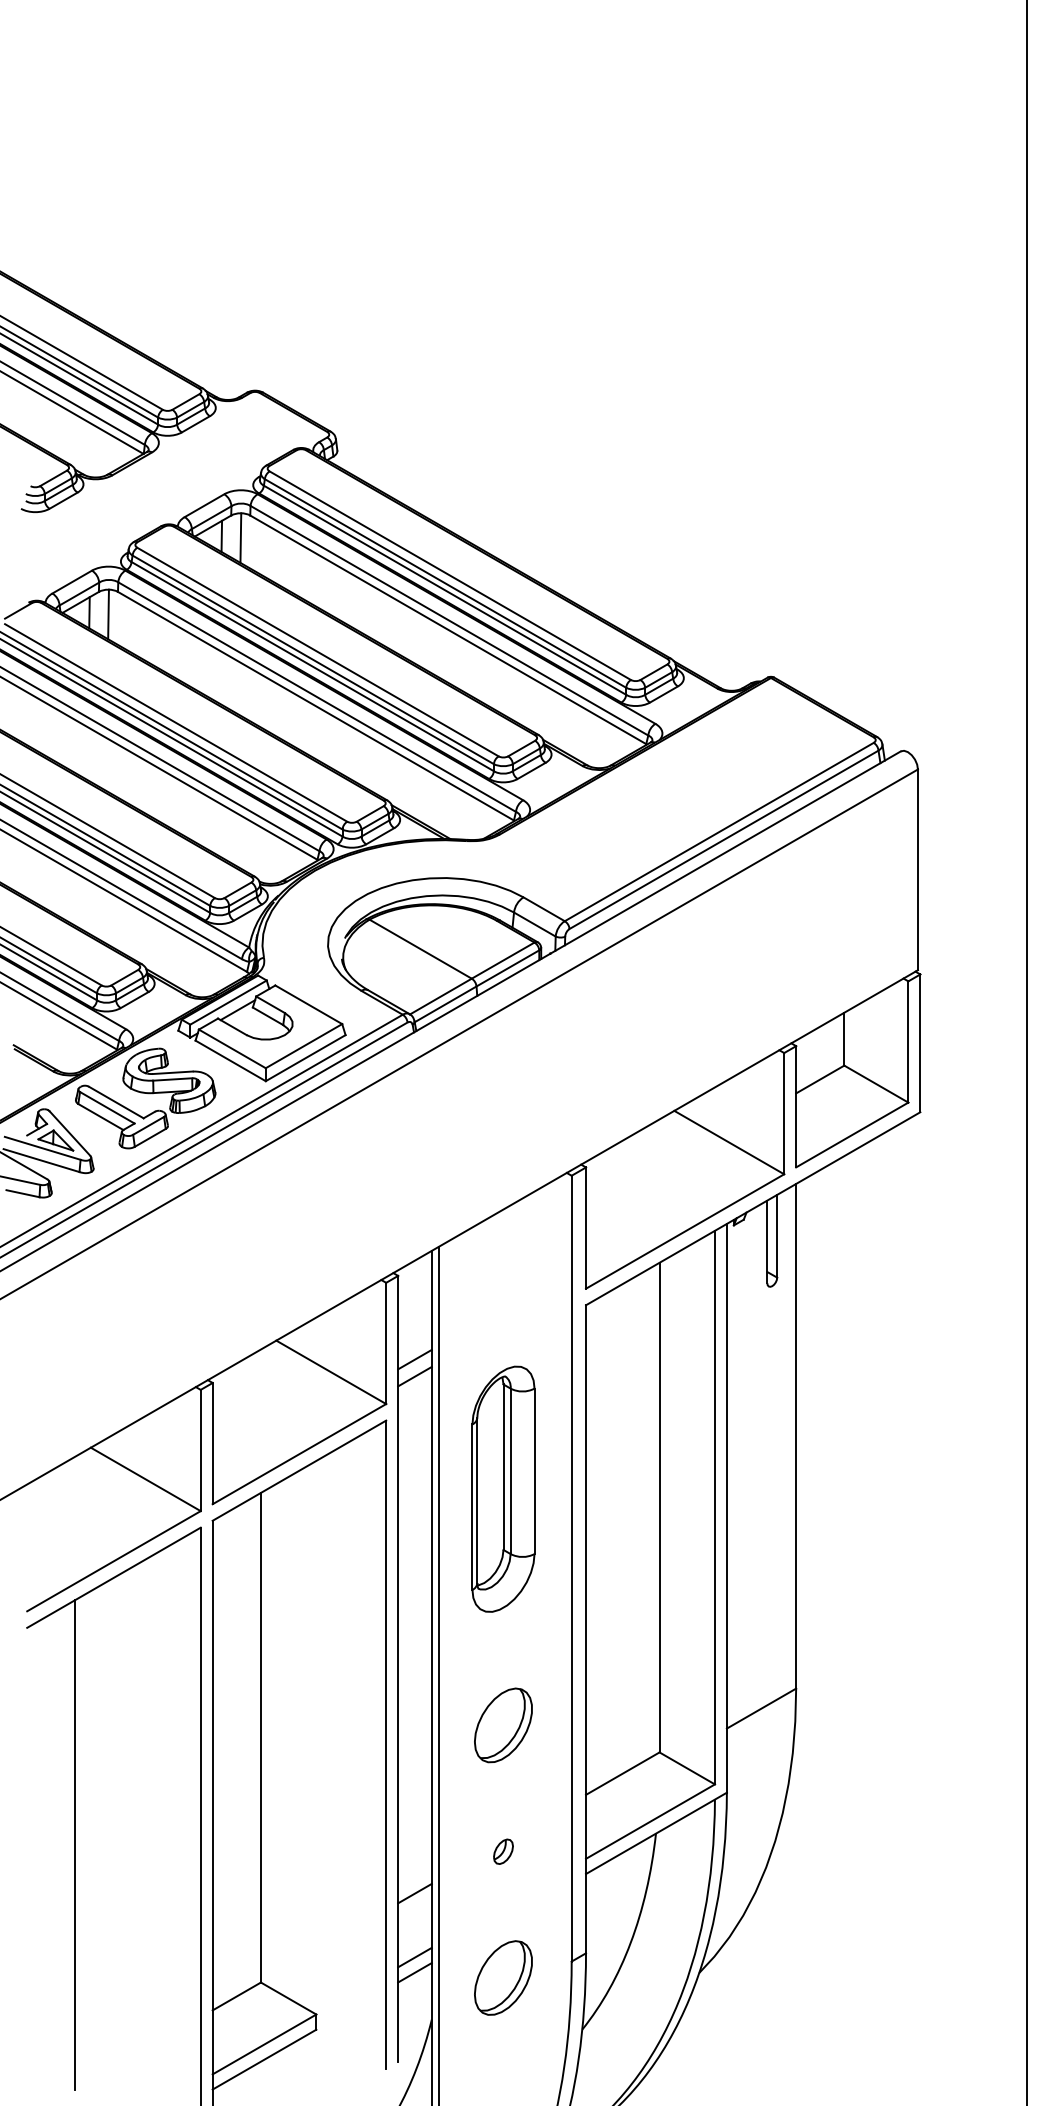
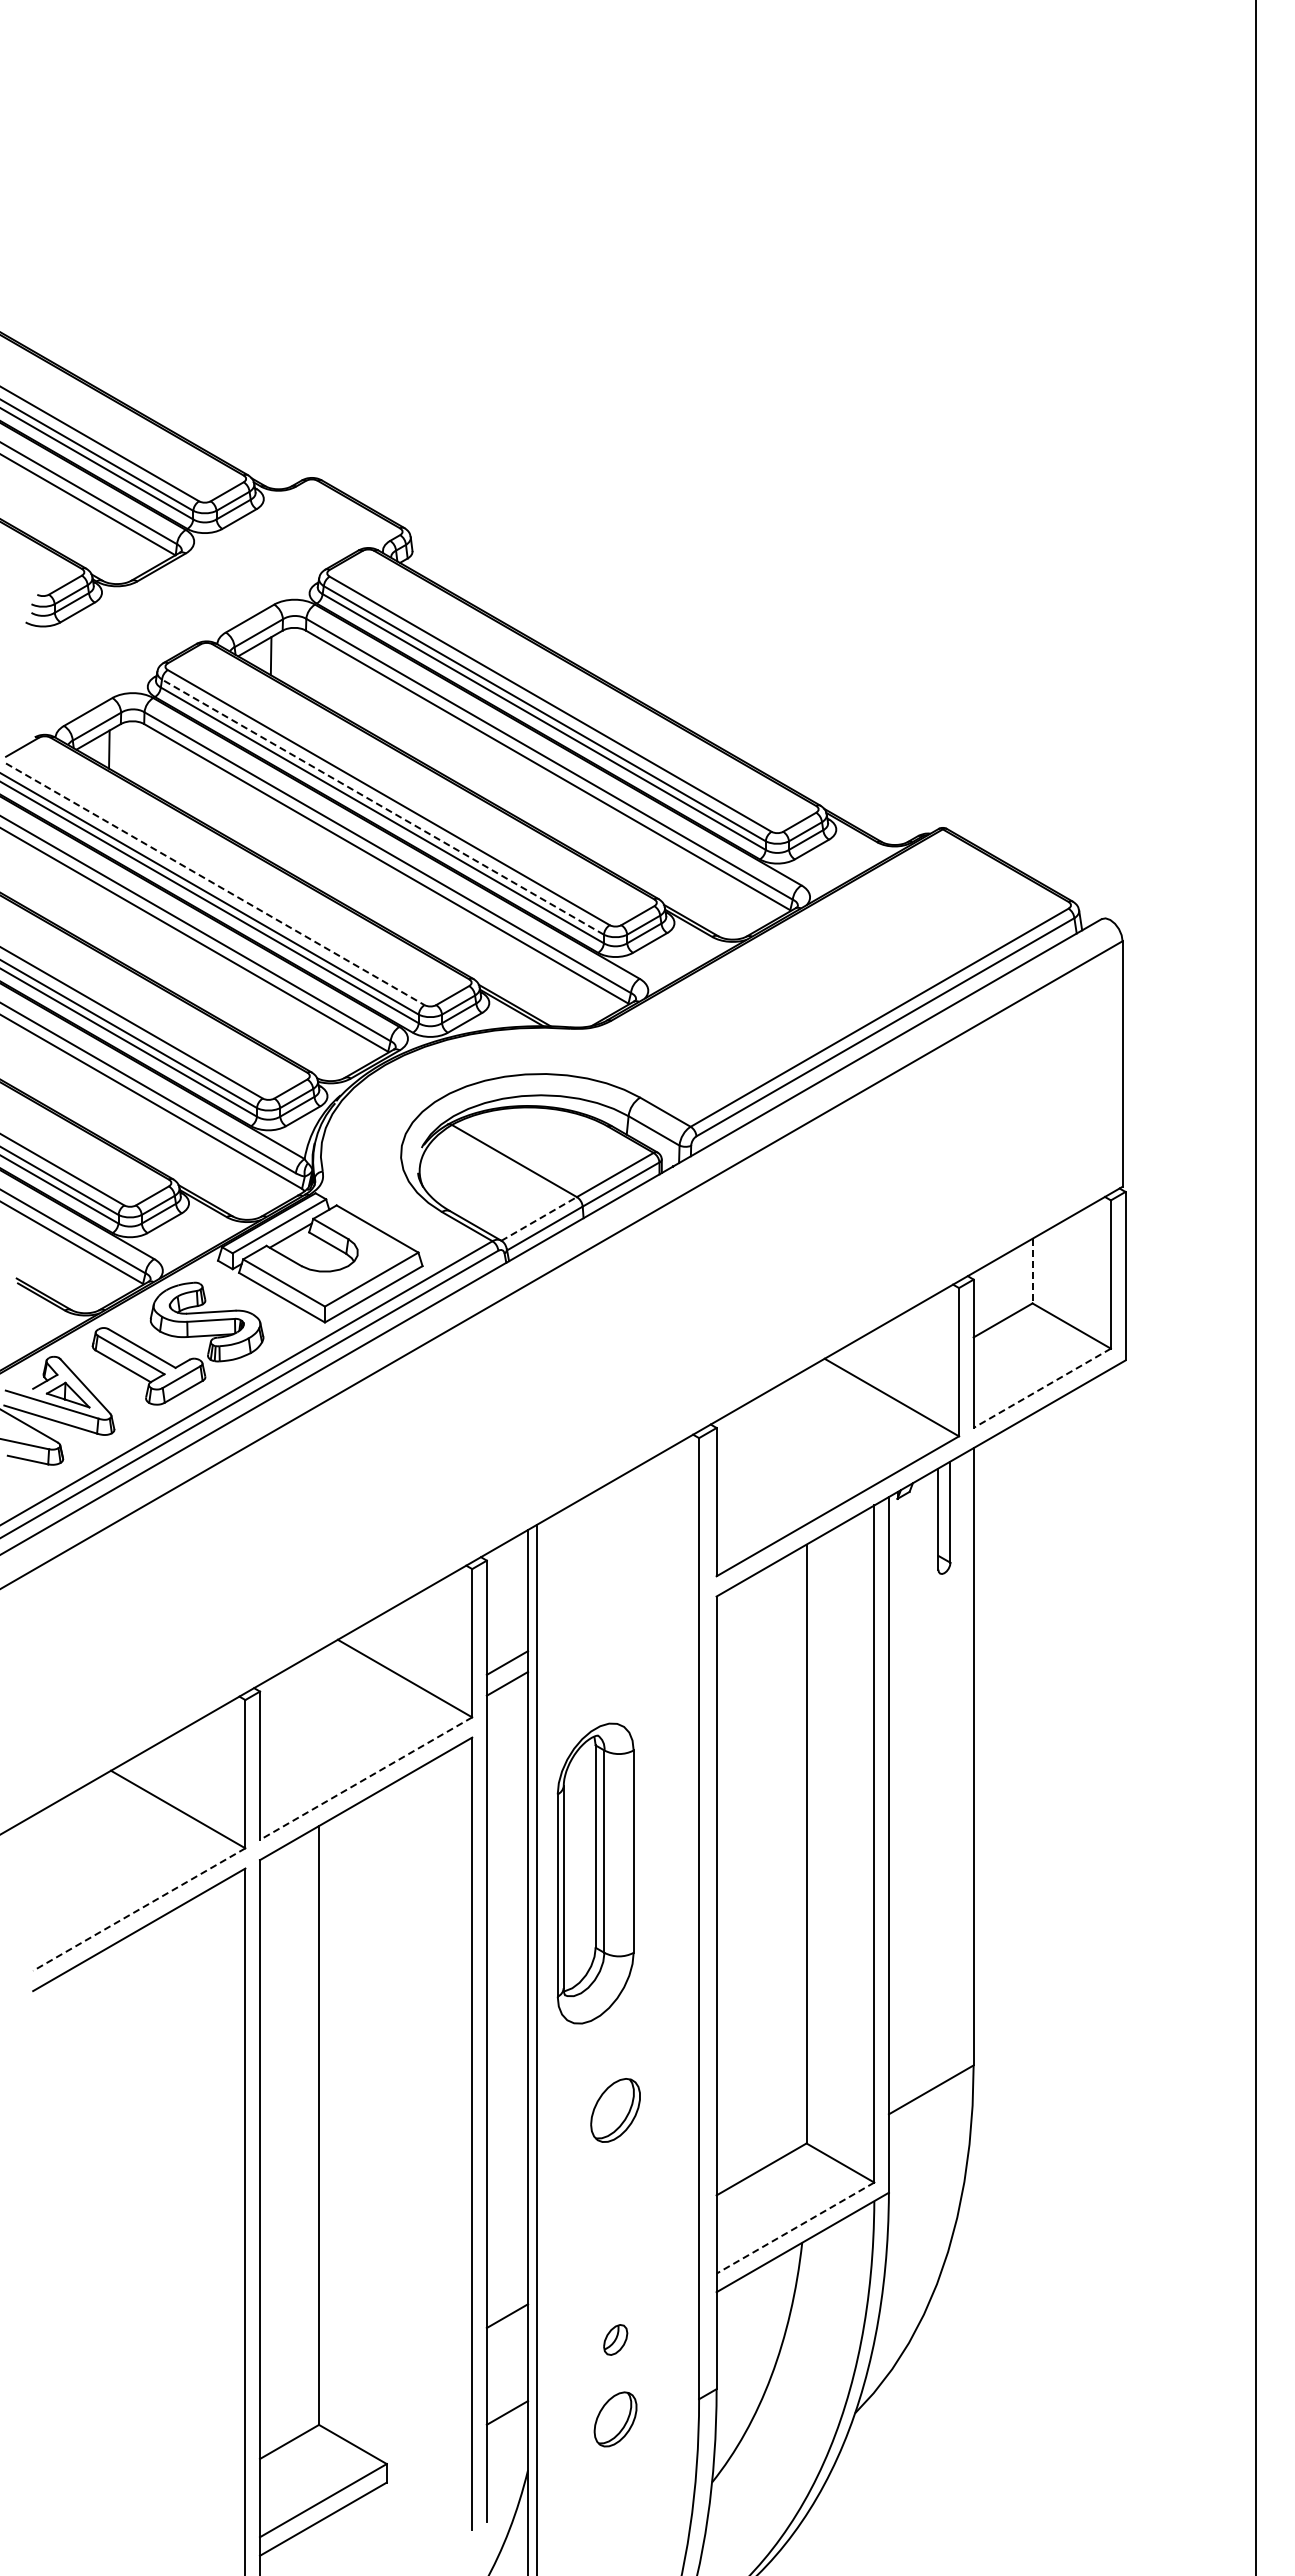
line: (240, 537) -> (293, 657), removed
line: (108, 614) -> (132, 751), removed
line: (312, 659) -> (382, 806), solid -> dashed
line: (176, 723) -> (215, 884), solid -> dashed
line: (441, 996) -> (539, 1219), solid -> dashed
line: (844, 1039) -> (1032, 1271), solid -> dashed
line: (851, 1135) -> (1041, 1388), solid -> dashed
line: (299, 1454) -> (366, 1778), solid -> dashed
part: (503, 1489) -> (595, 1873), moved
line: (114, 1561) -> (139, 1909), solid -> dashed
part: (503, 1725) -> (615, 2110), size x0.7
line: (650, 1821) -> (795, 2228), solid -> dashed
line: (75, 1844) -> (92, 2256), removed
part: (503, 1851) -> (615, 2339), moved
line: (415, 1957) -> (507, 2394), removed
part: (503, 1978) -> (615, 2419), size x0.6

